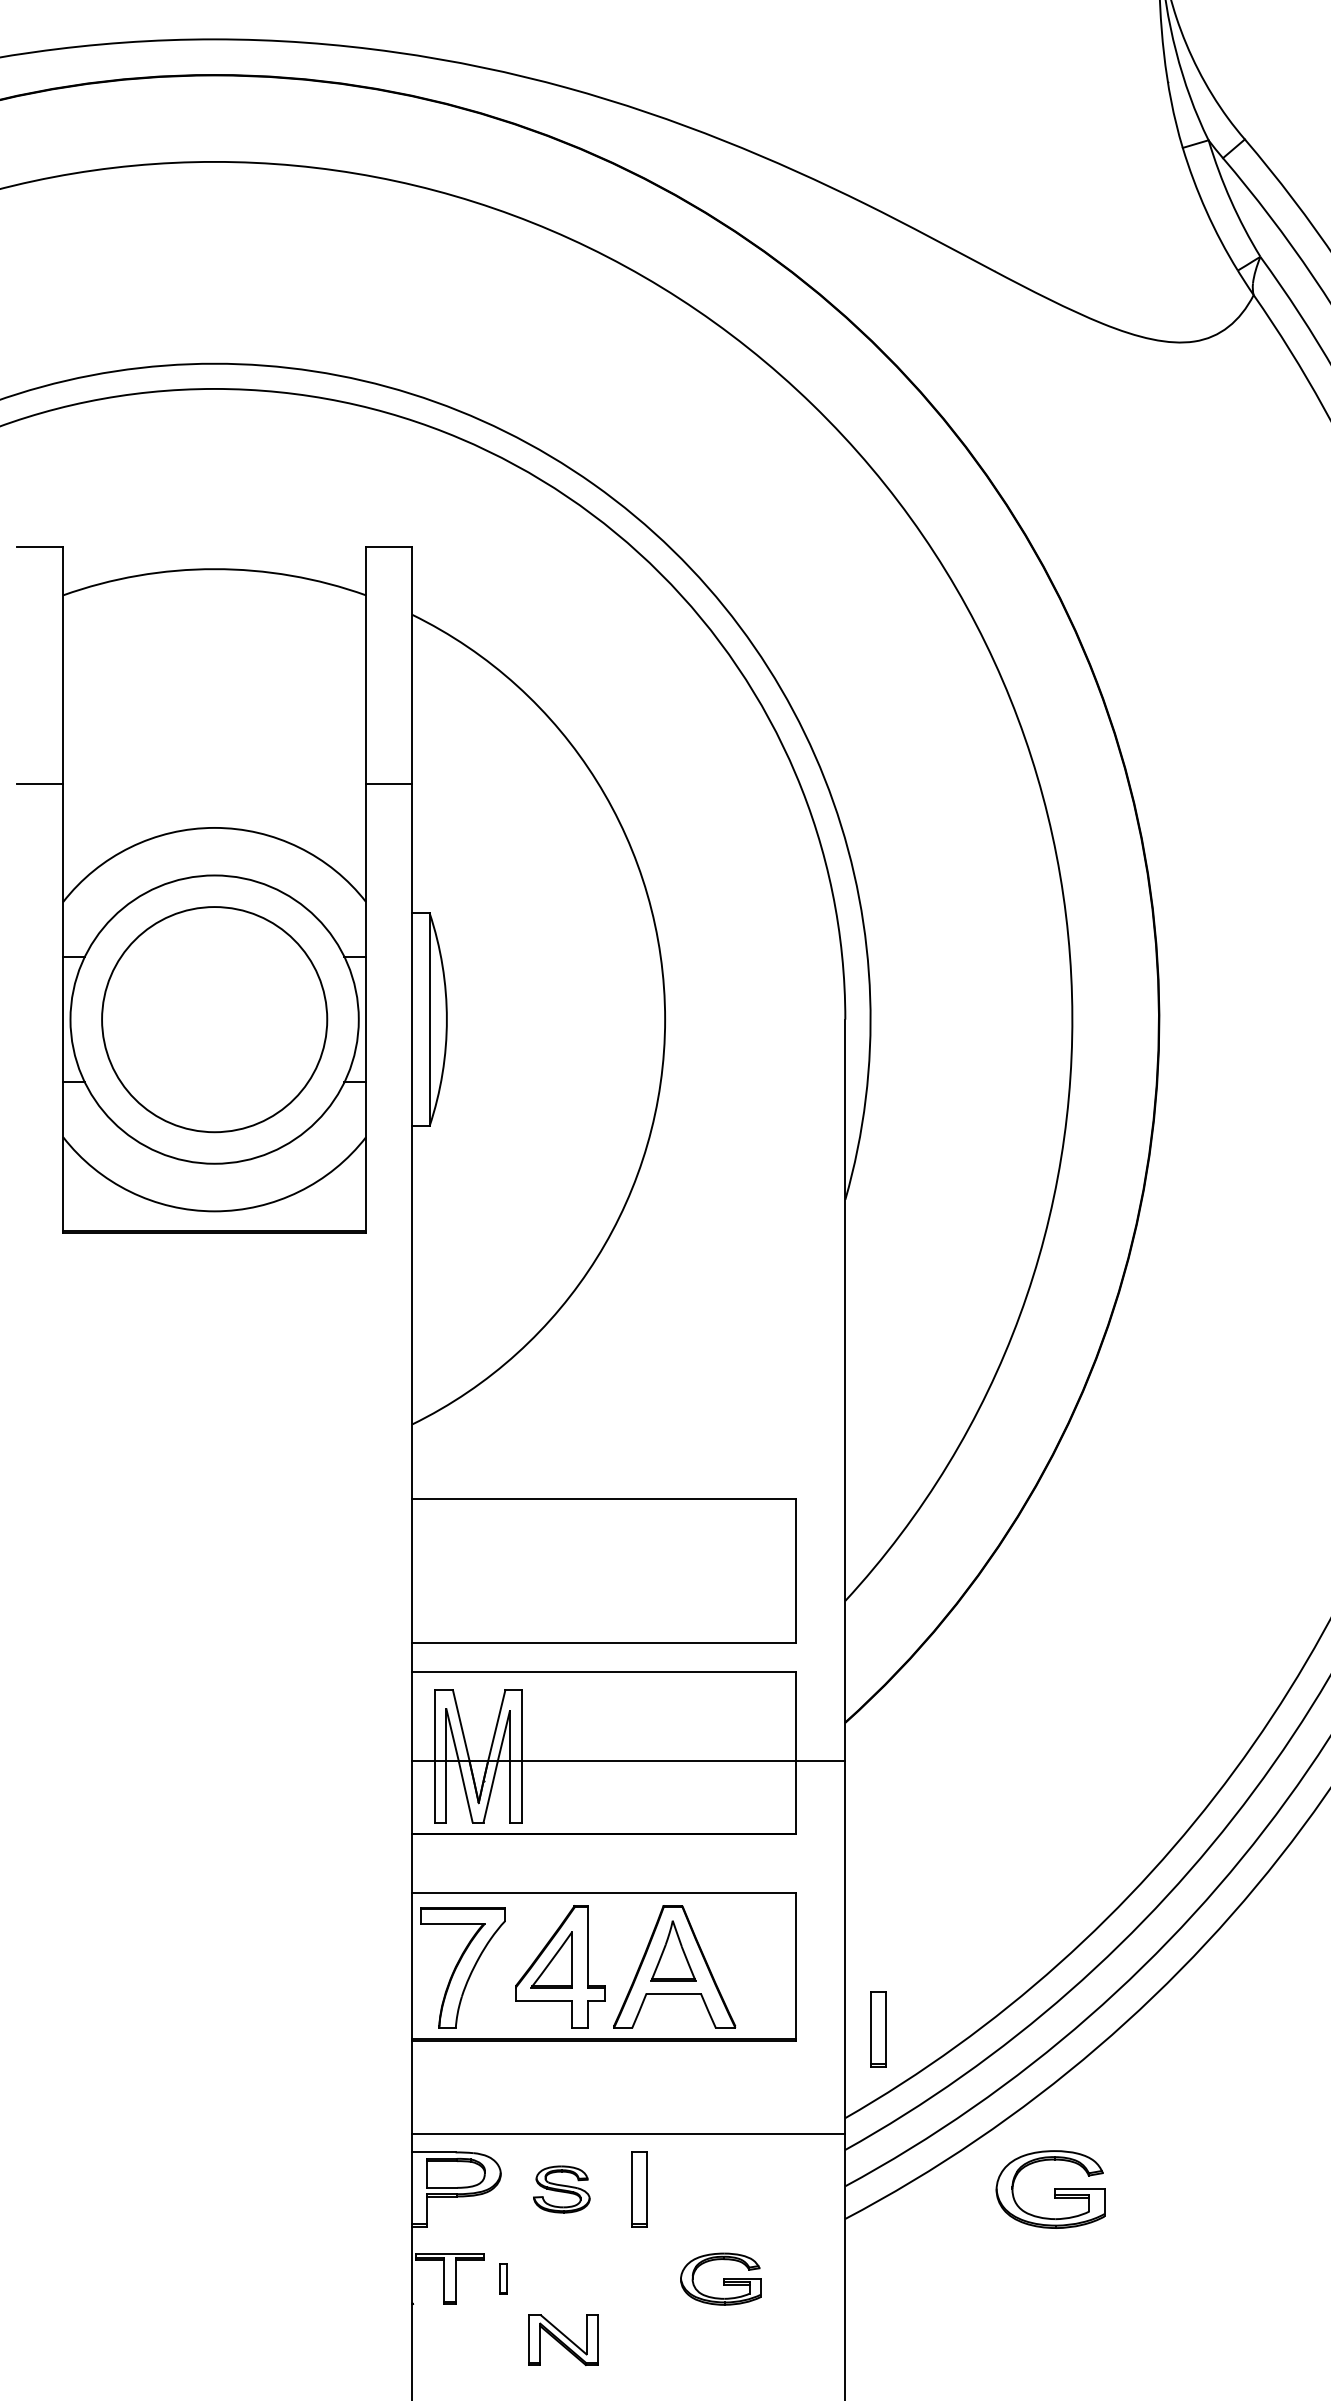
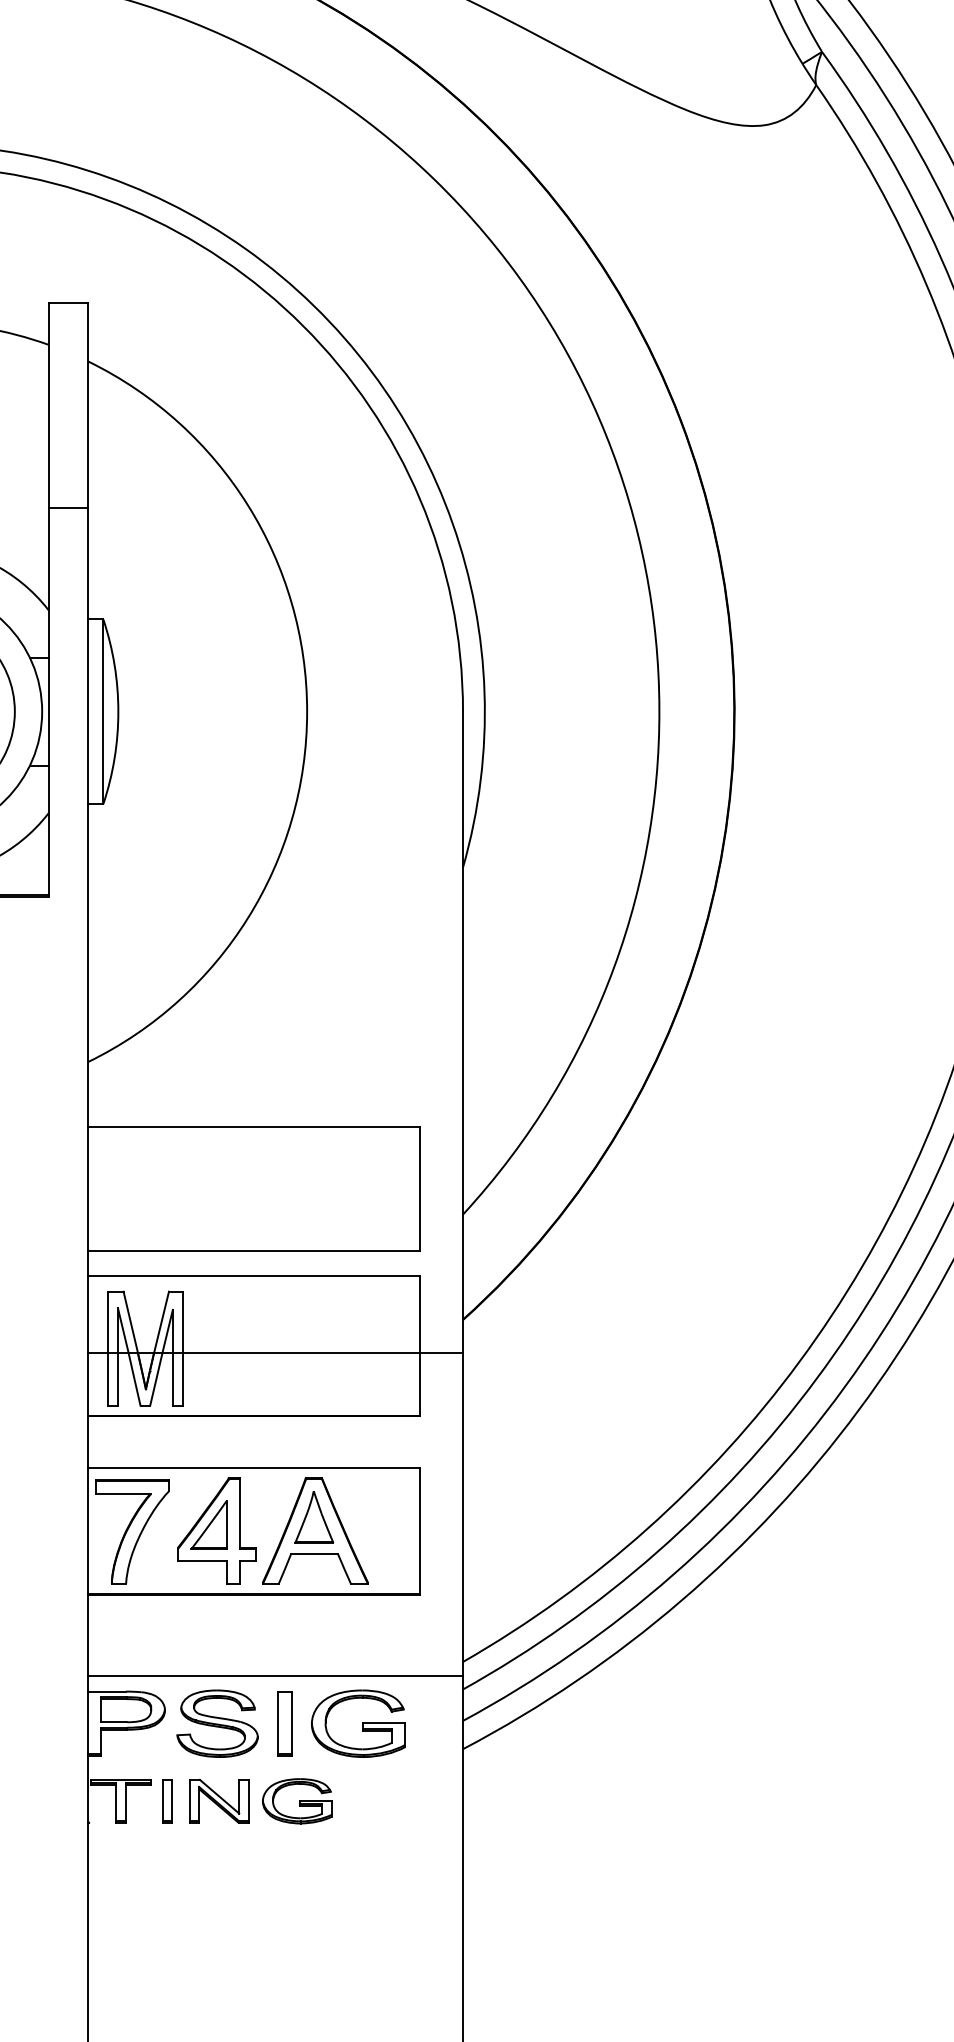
part: (878, 2029) -> (491, 1585), removed
part: (561, 2189) -> (217, 1723), size x1.67
part: (1050, 2189) -> (358, 1723), moved
part: (503, 2278) -> (167, 1800), size x1.67
part: (720, 2278) -> (297, 1800), moved
part: (563, 2339) -> (219, 1800), moved

